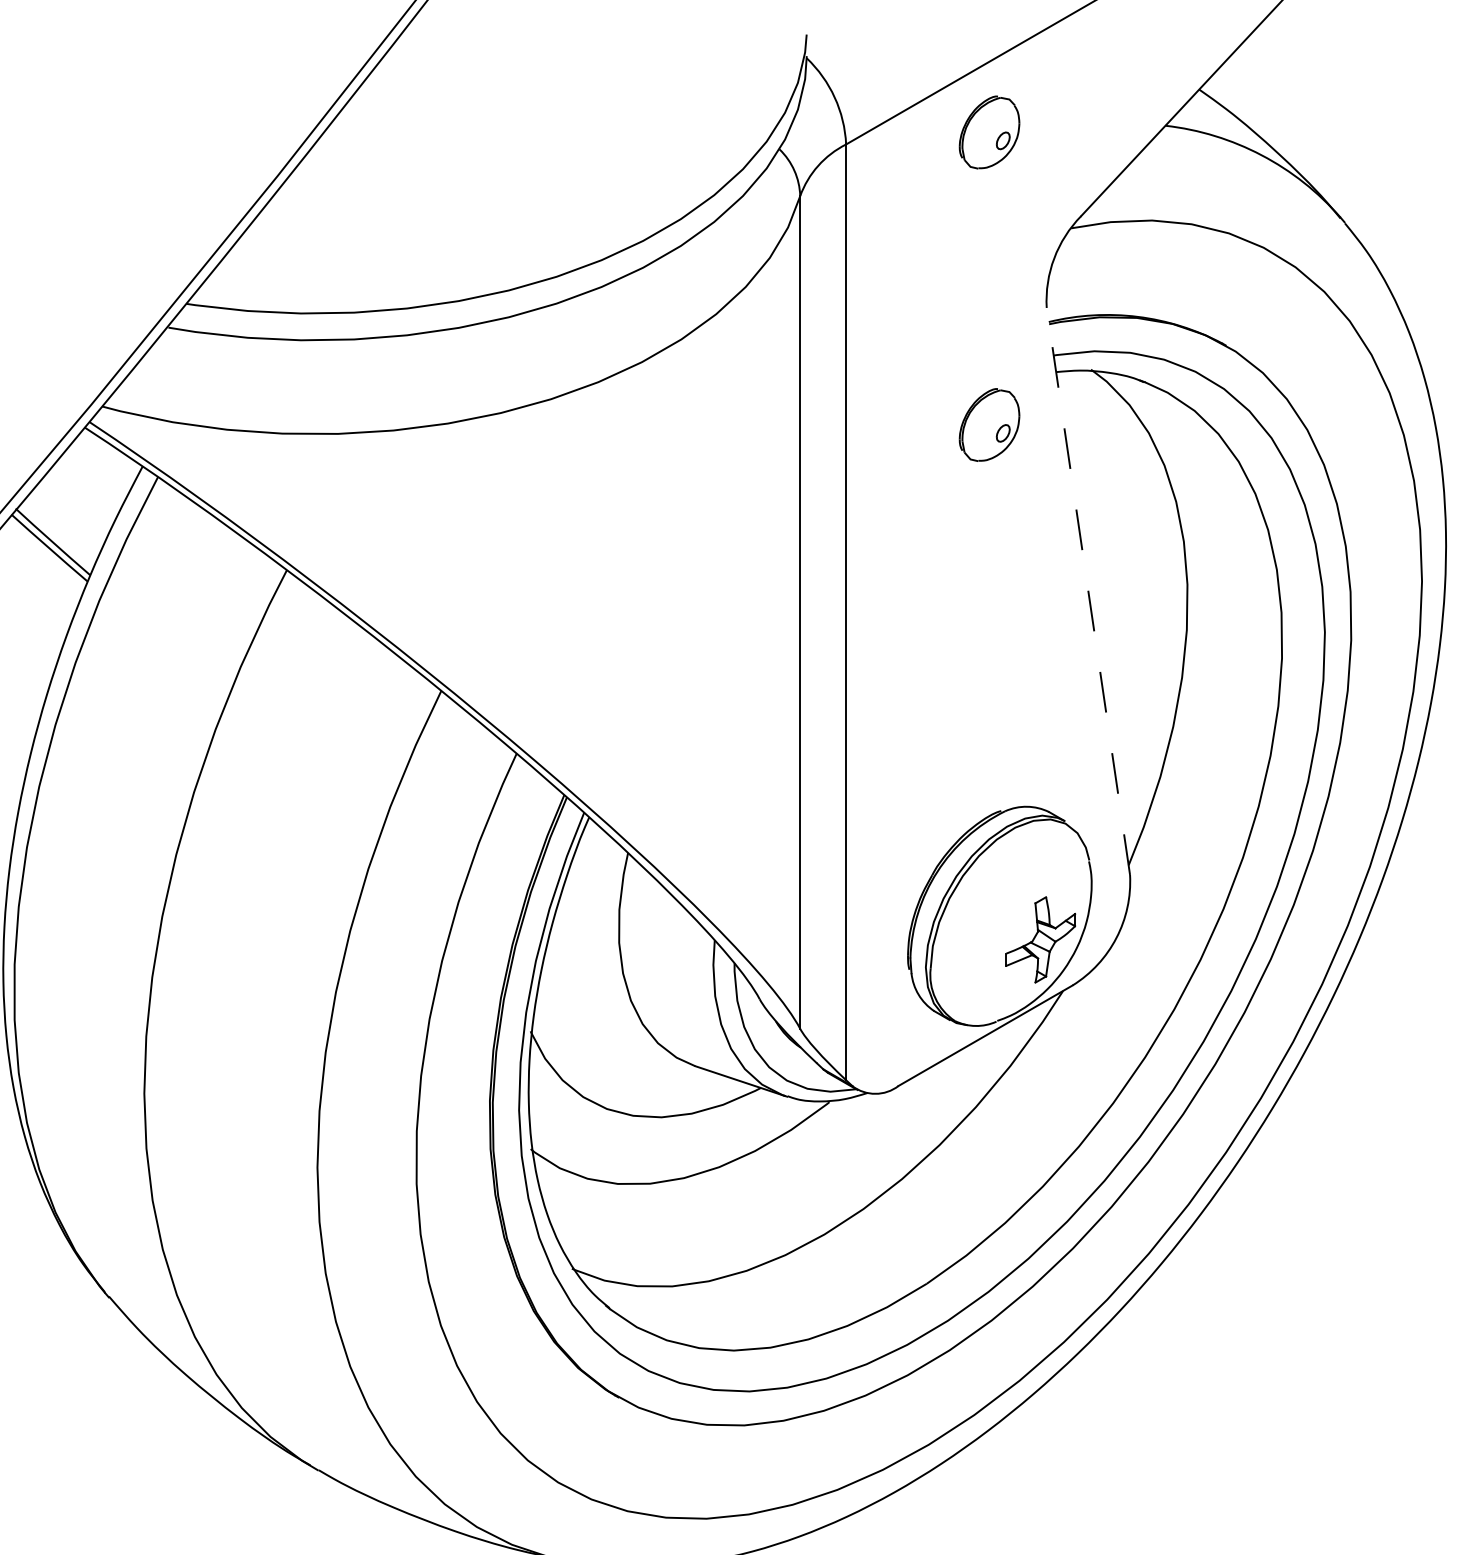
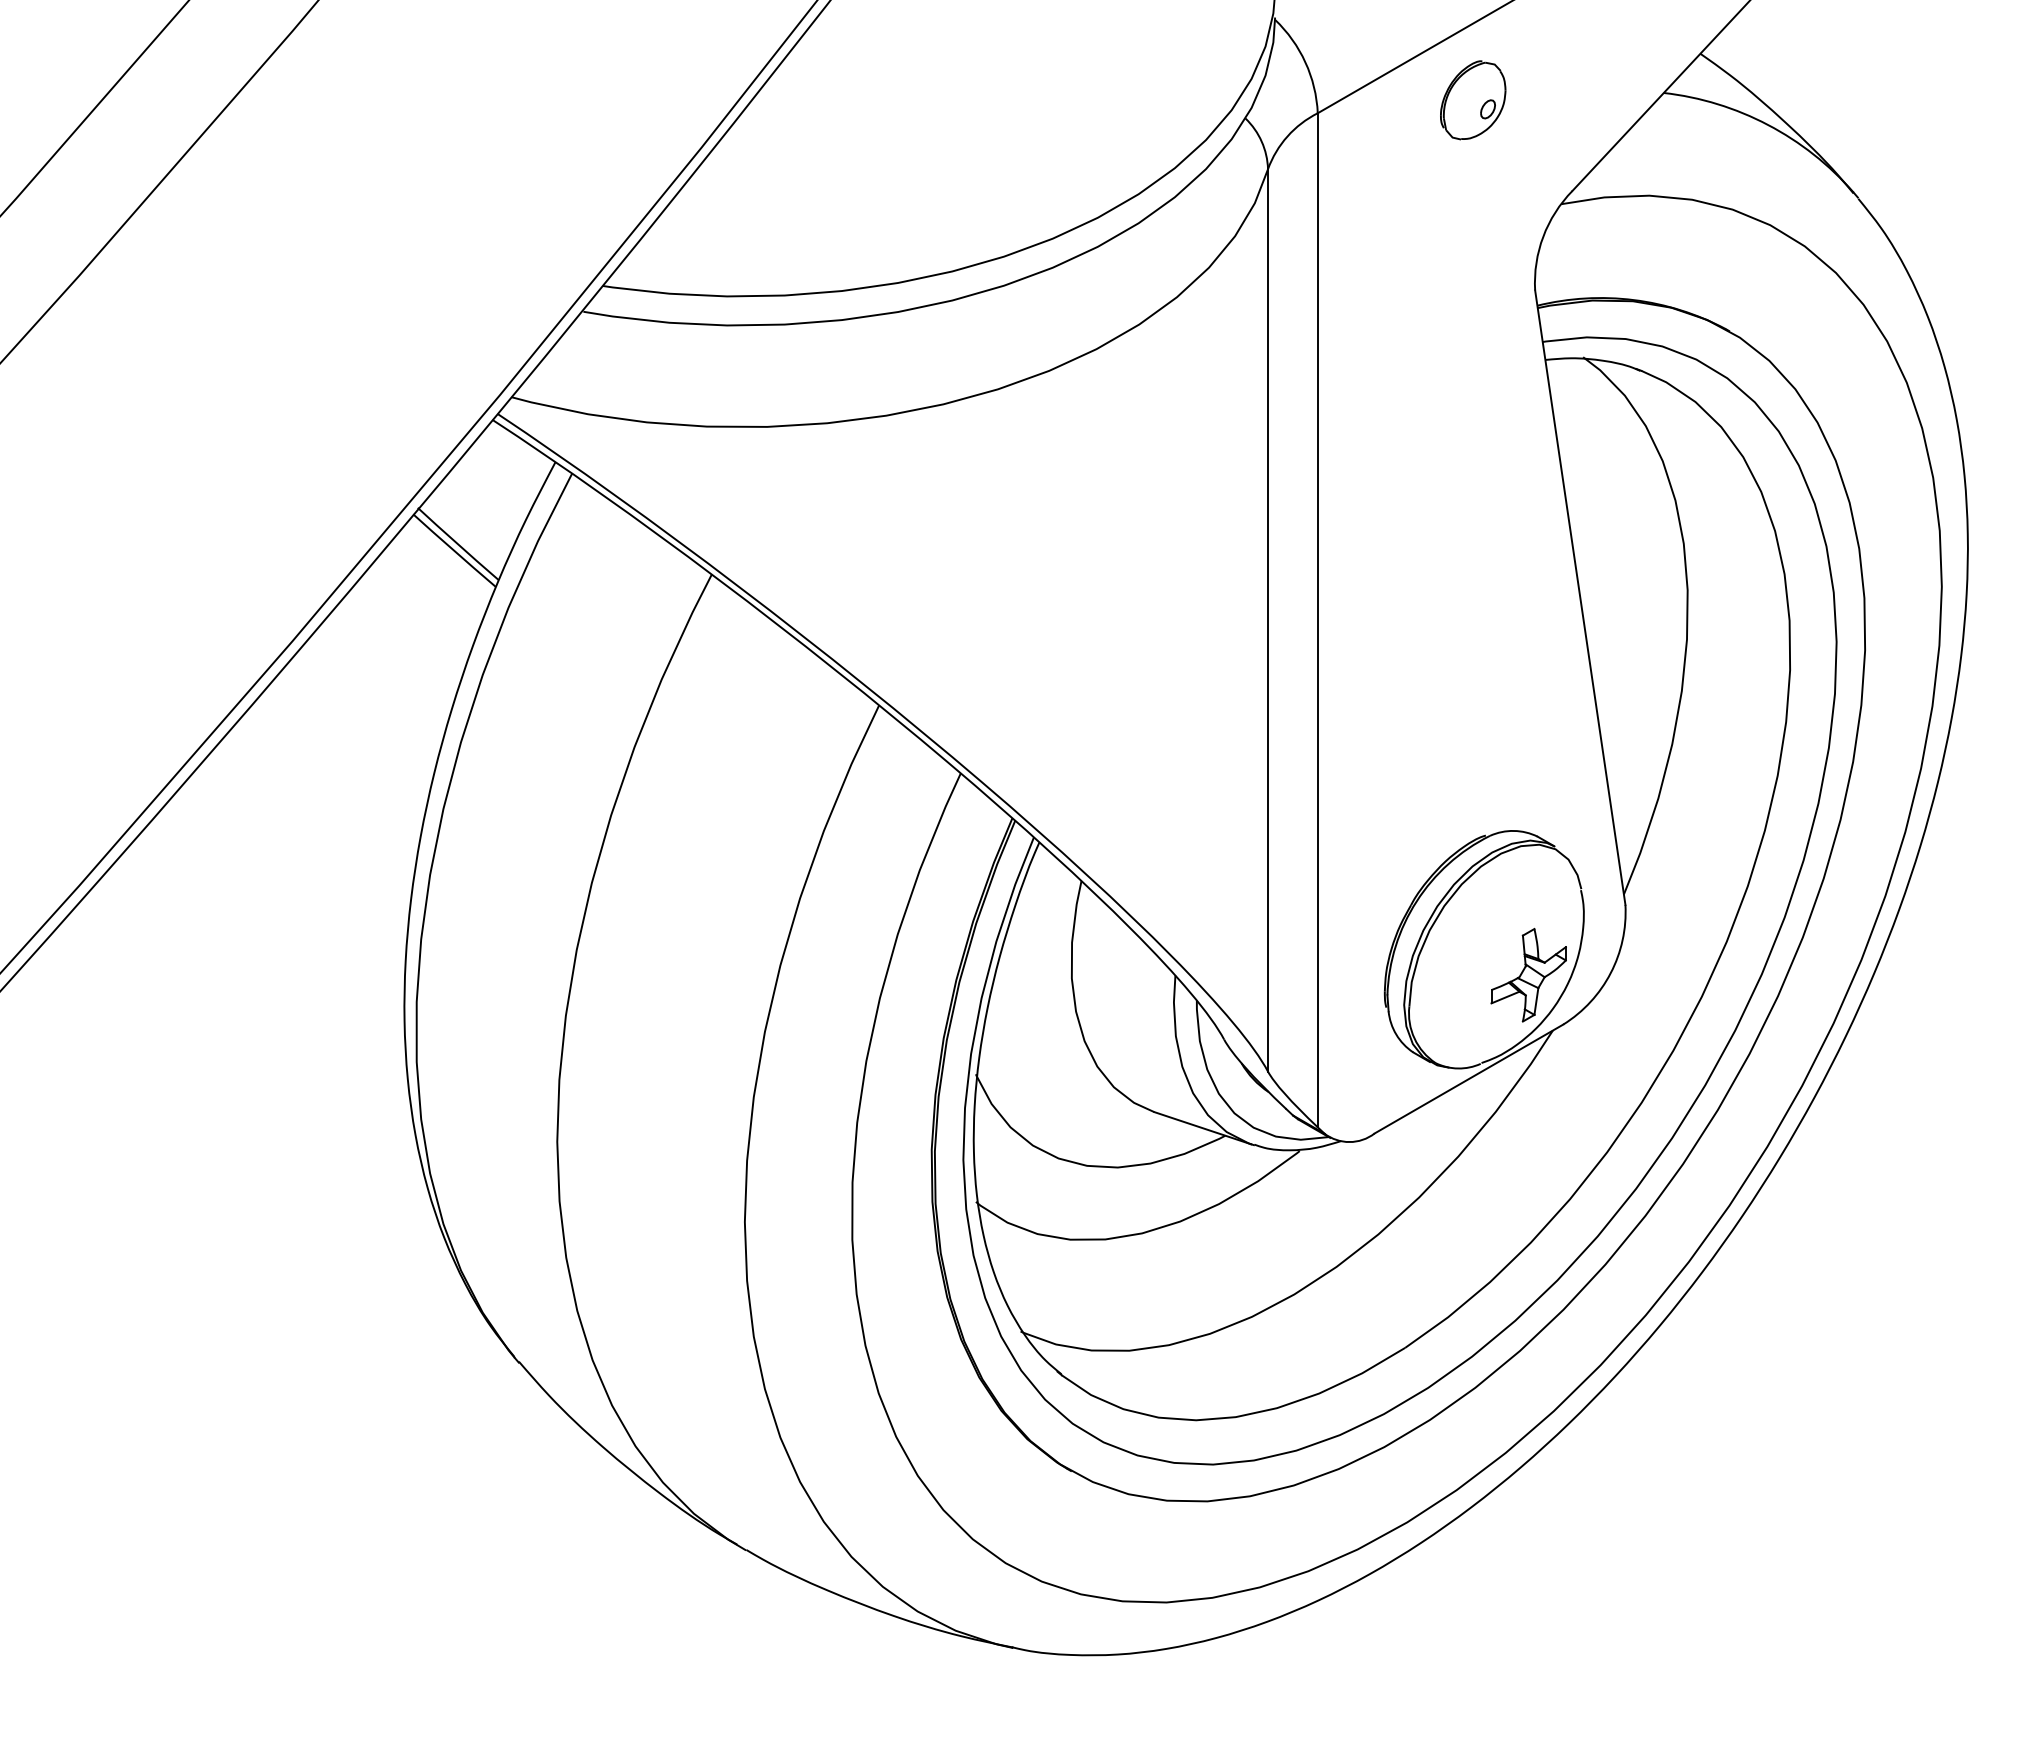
part: (989, 425) -> (1473, 417), removed
line: (1088, 591) -> (1580, 597), dashed -> solid

